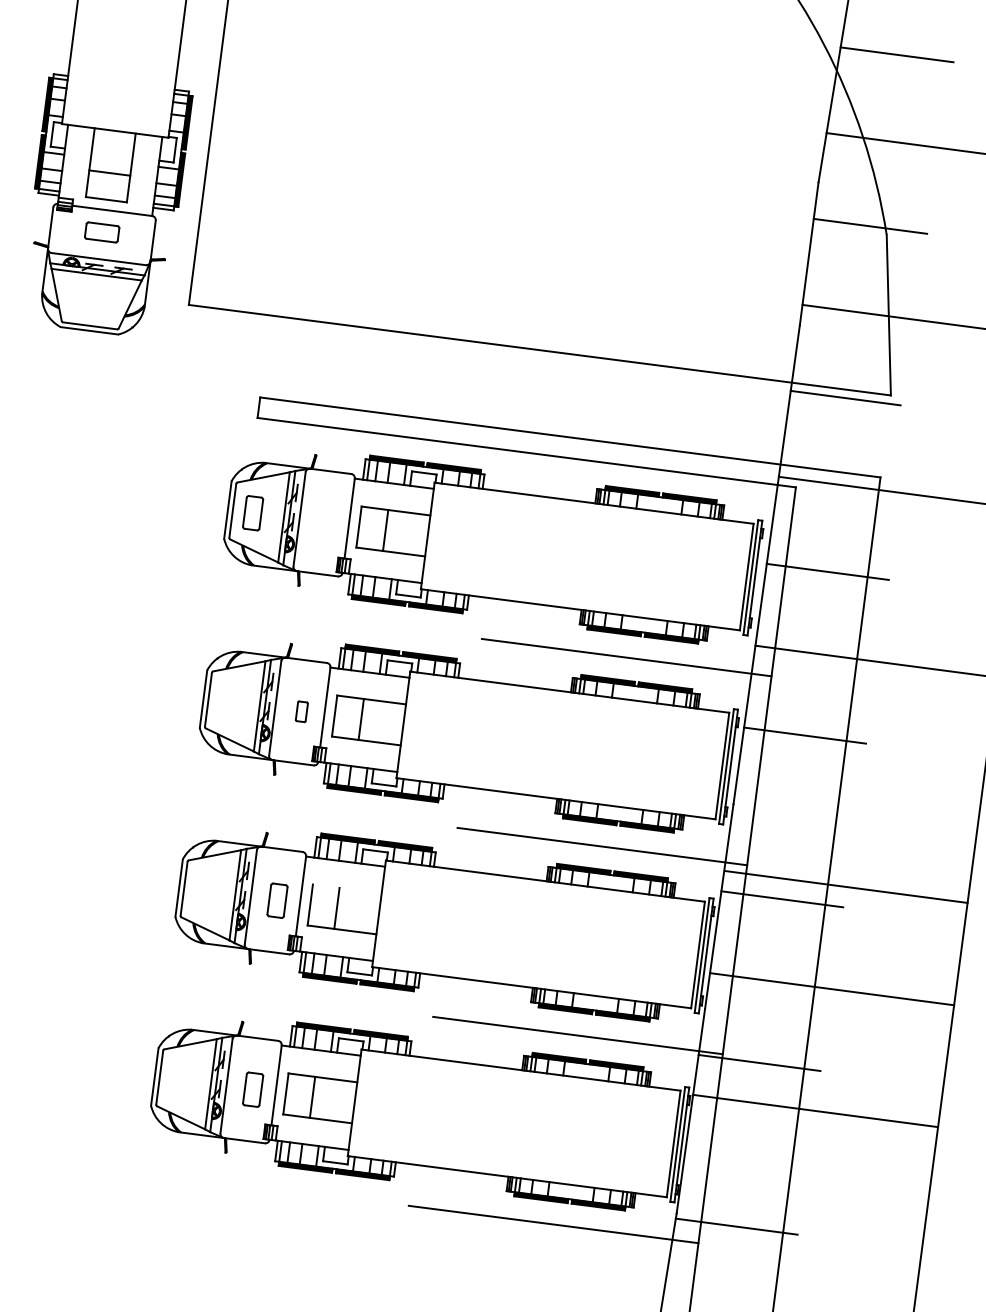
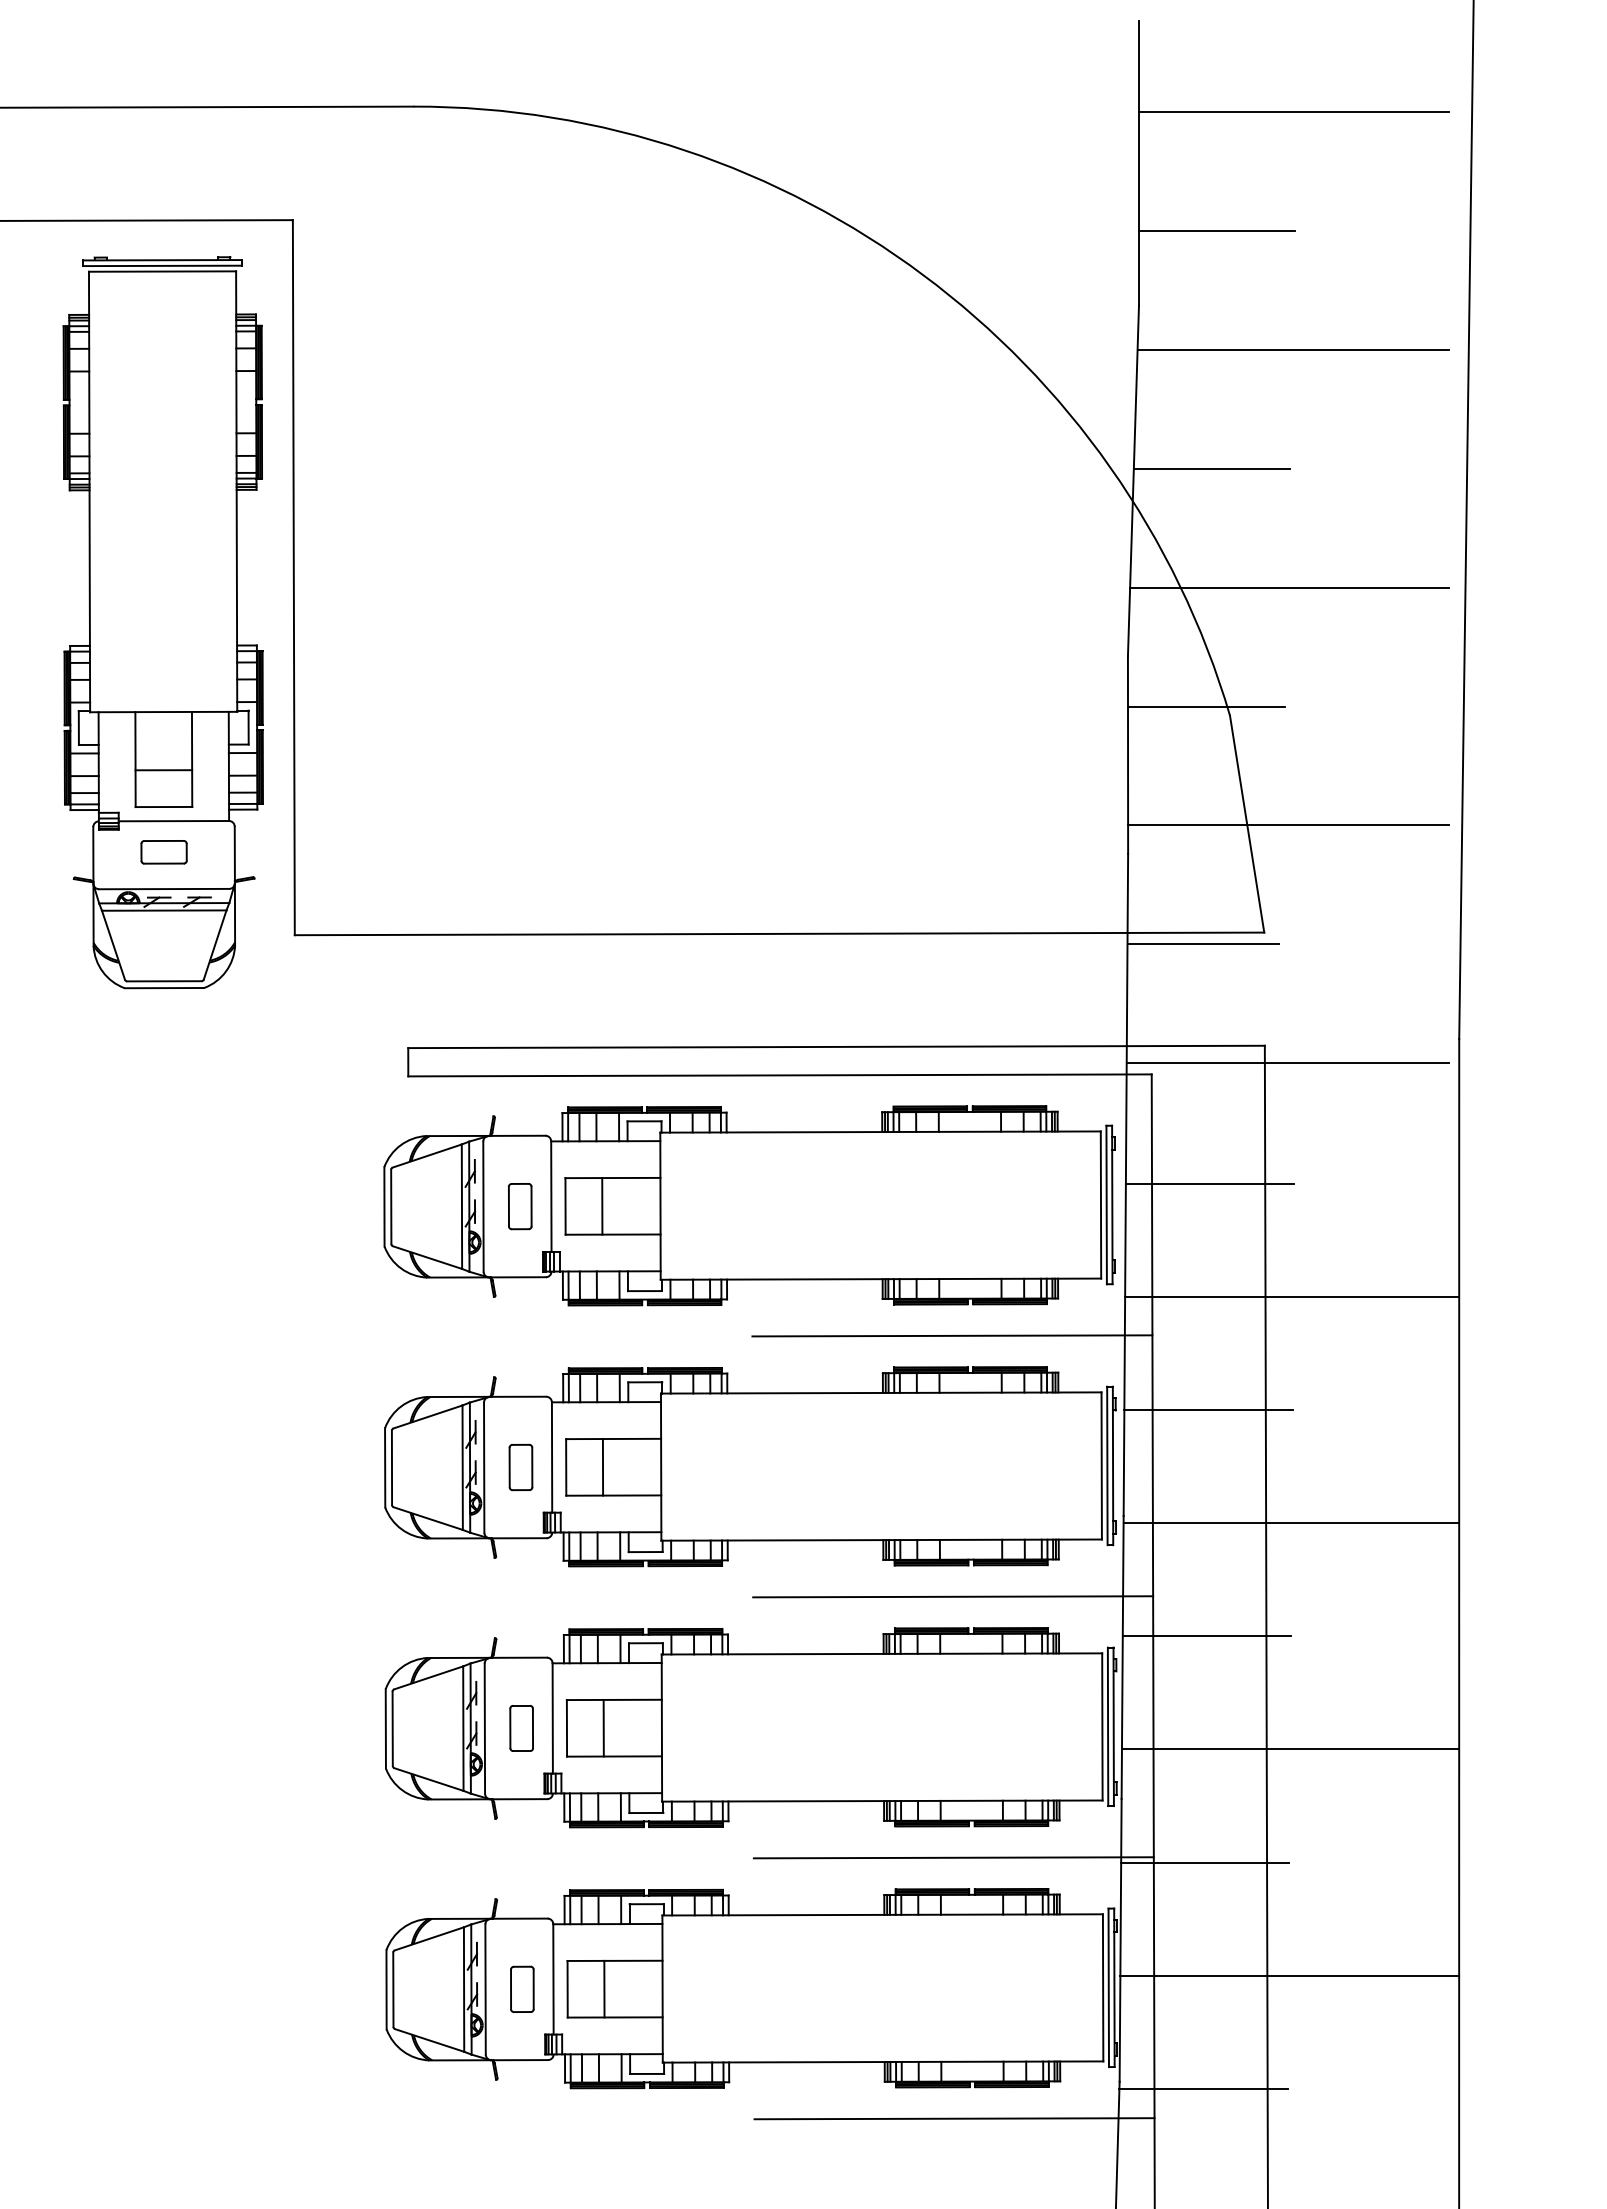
part: (252, 513) -> (519, 1206), moved
part: (301, 711) -> (520, 1467), size x1.67
line: (846, 887) -> (1291, 1523), moved
line: (346, 888) -> (613, 1699), added
line: (815, 1110) -> (1289, 1975), moved

